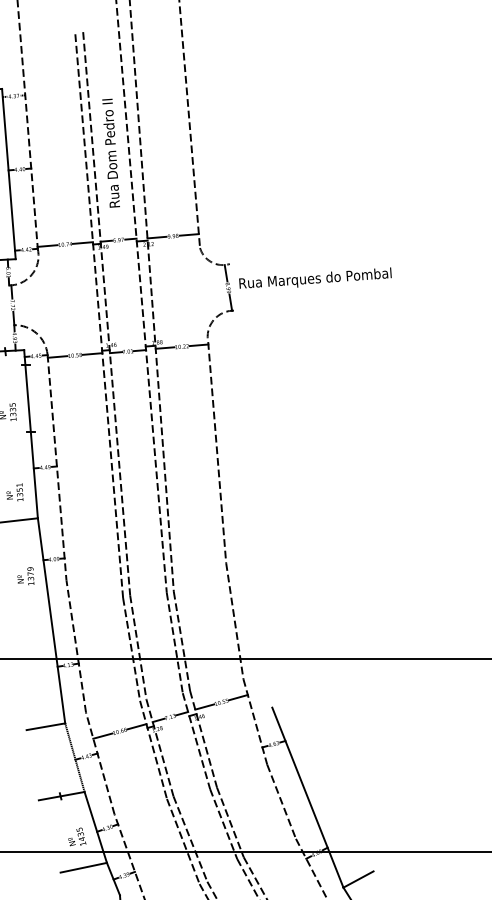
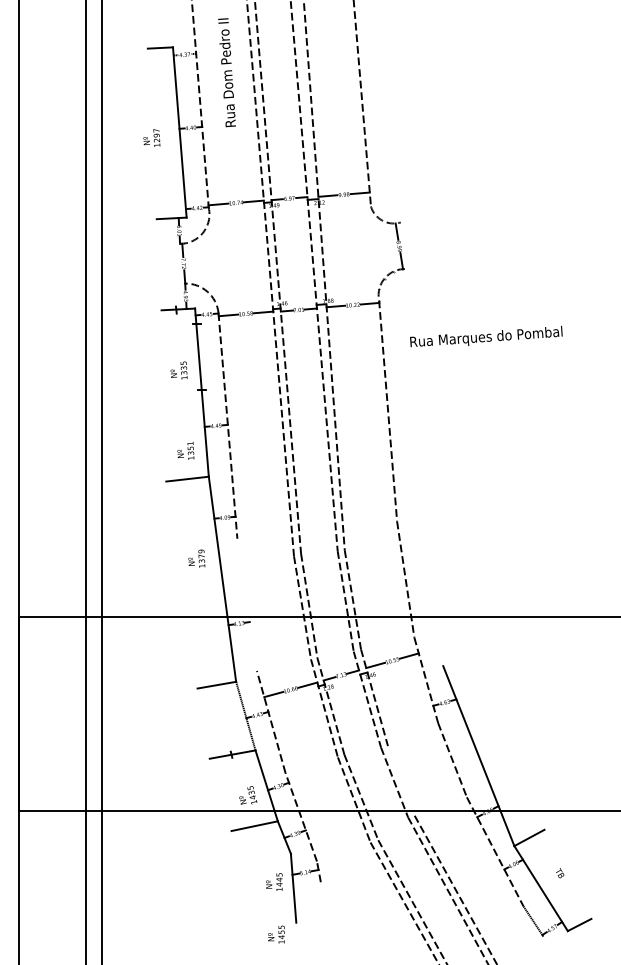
text: (110, 153) -> (226, 72), moved
text: (315, 278) -> (486, 336), moved
text: (25, 576) -> (196, 558), moved
line: (75, 646) -> (246, 604), removed
line: (229, 822) -> (400, 780), removed

